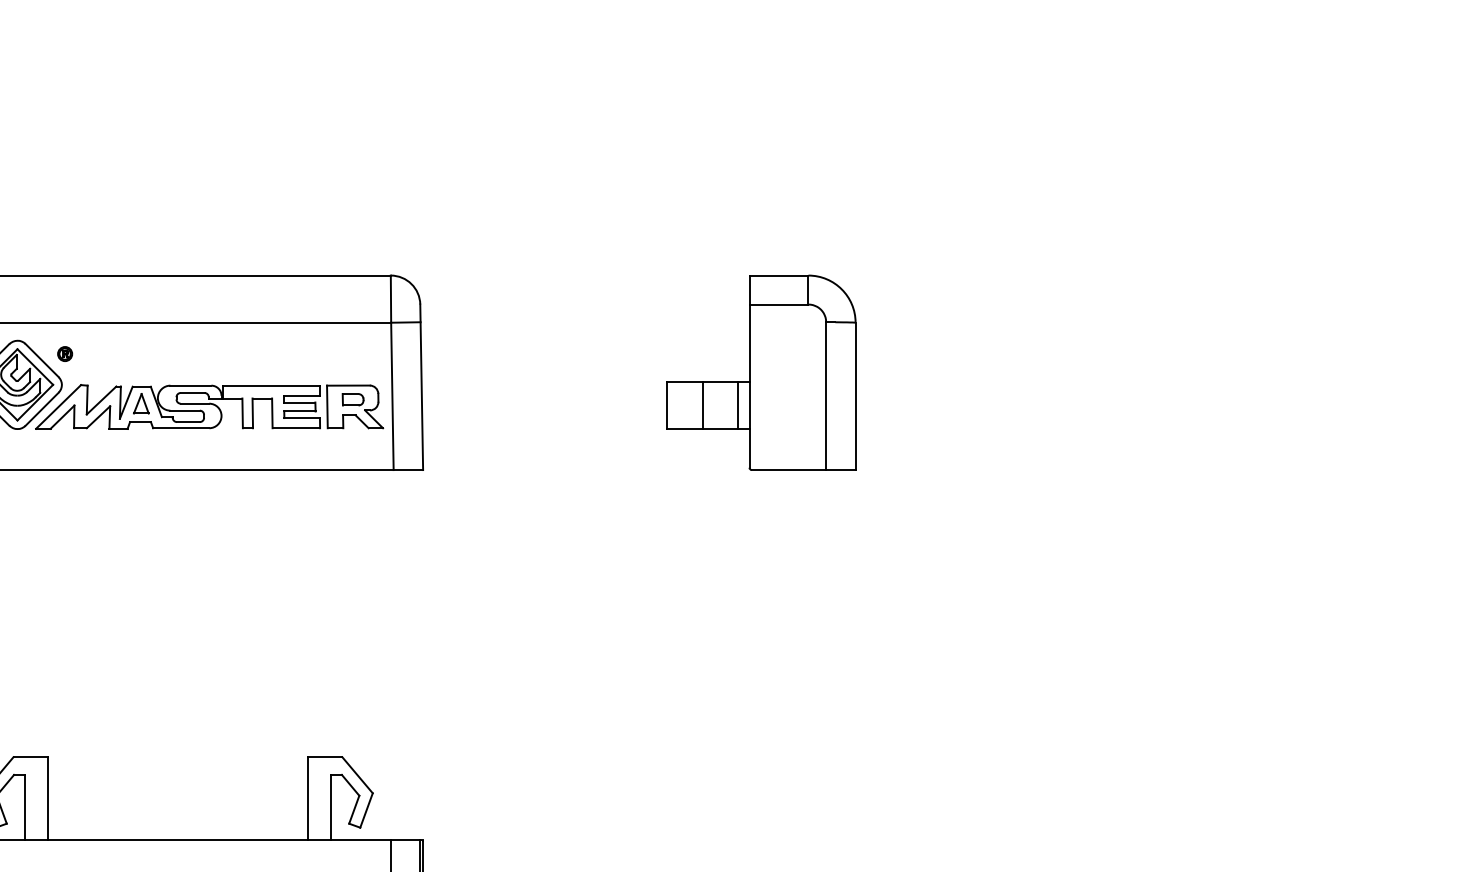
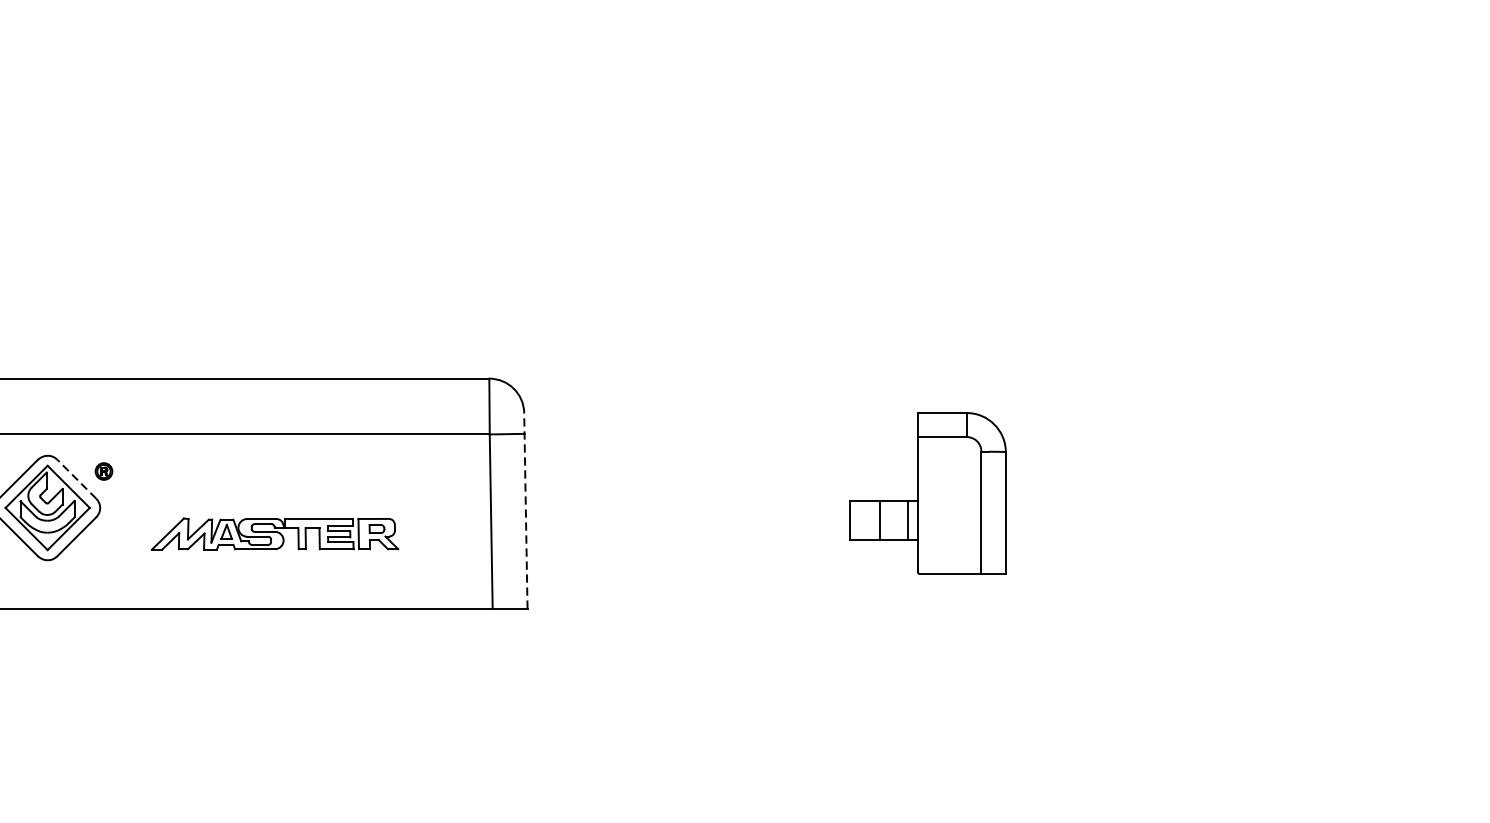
line: (41, 360) -> (76, 479), solid -> dashed
part: (761, 372) -> (927, 493), size x0.7
line: (421, 387) -> (525, 511), solid -> dashed
part: (209, 406) -> (274, 533), size x0.6

